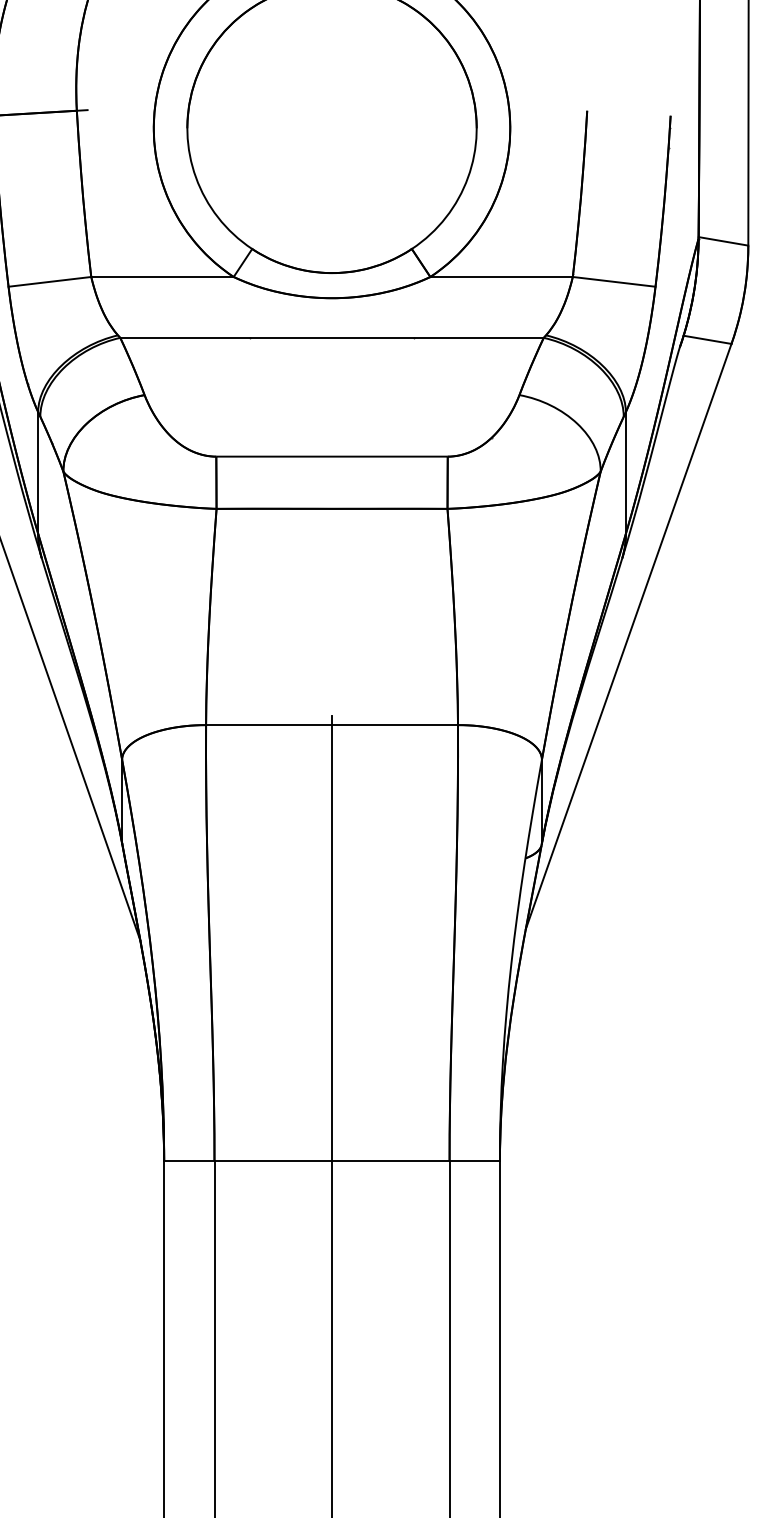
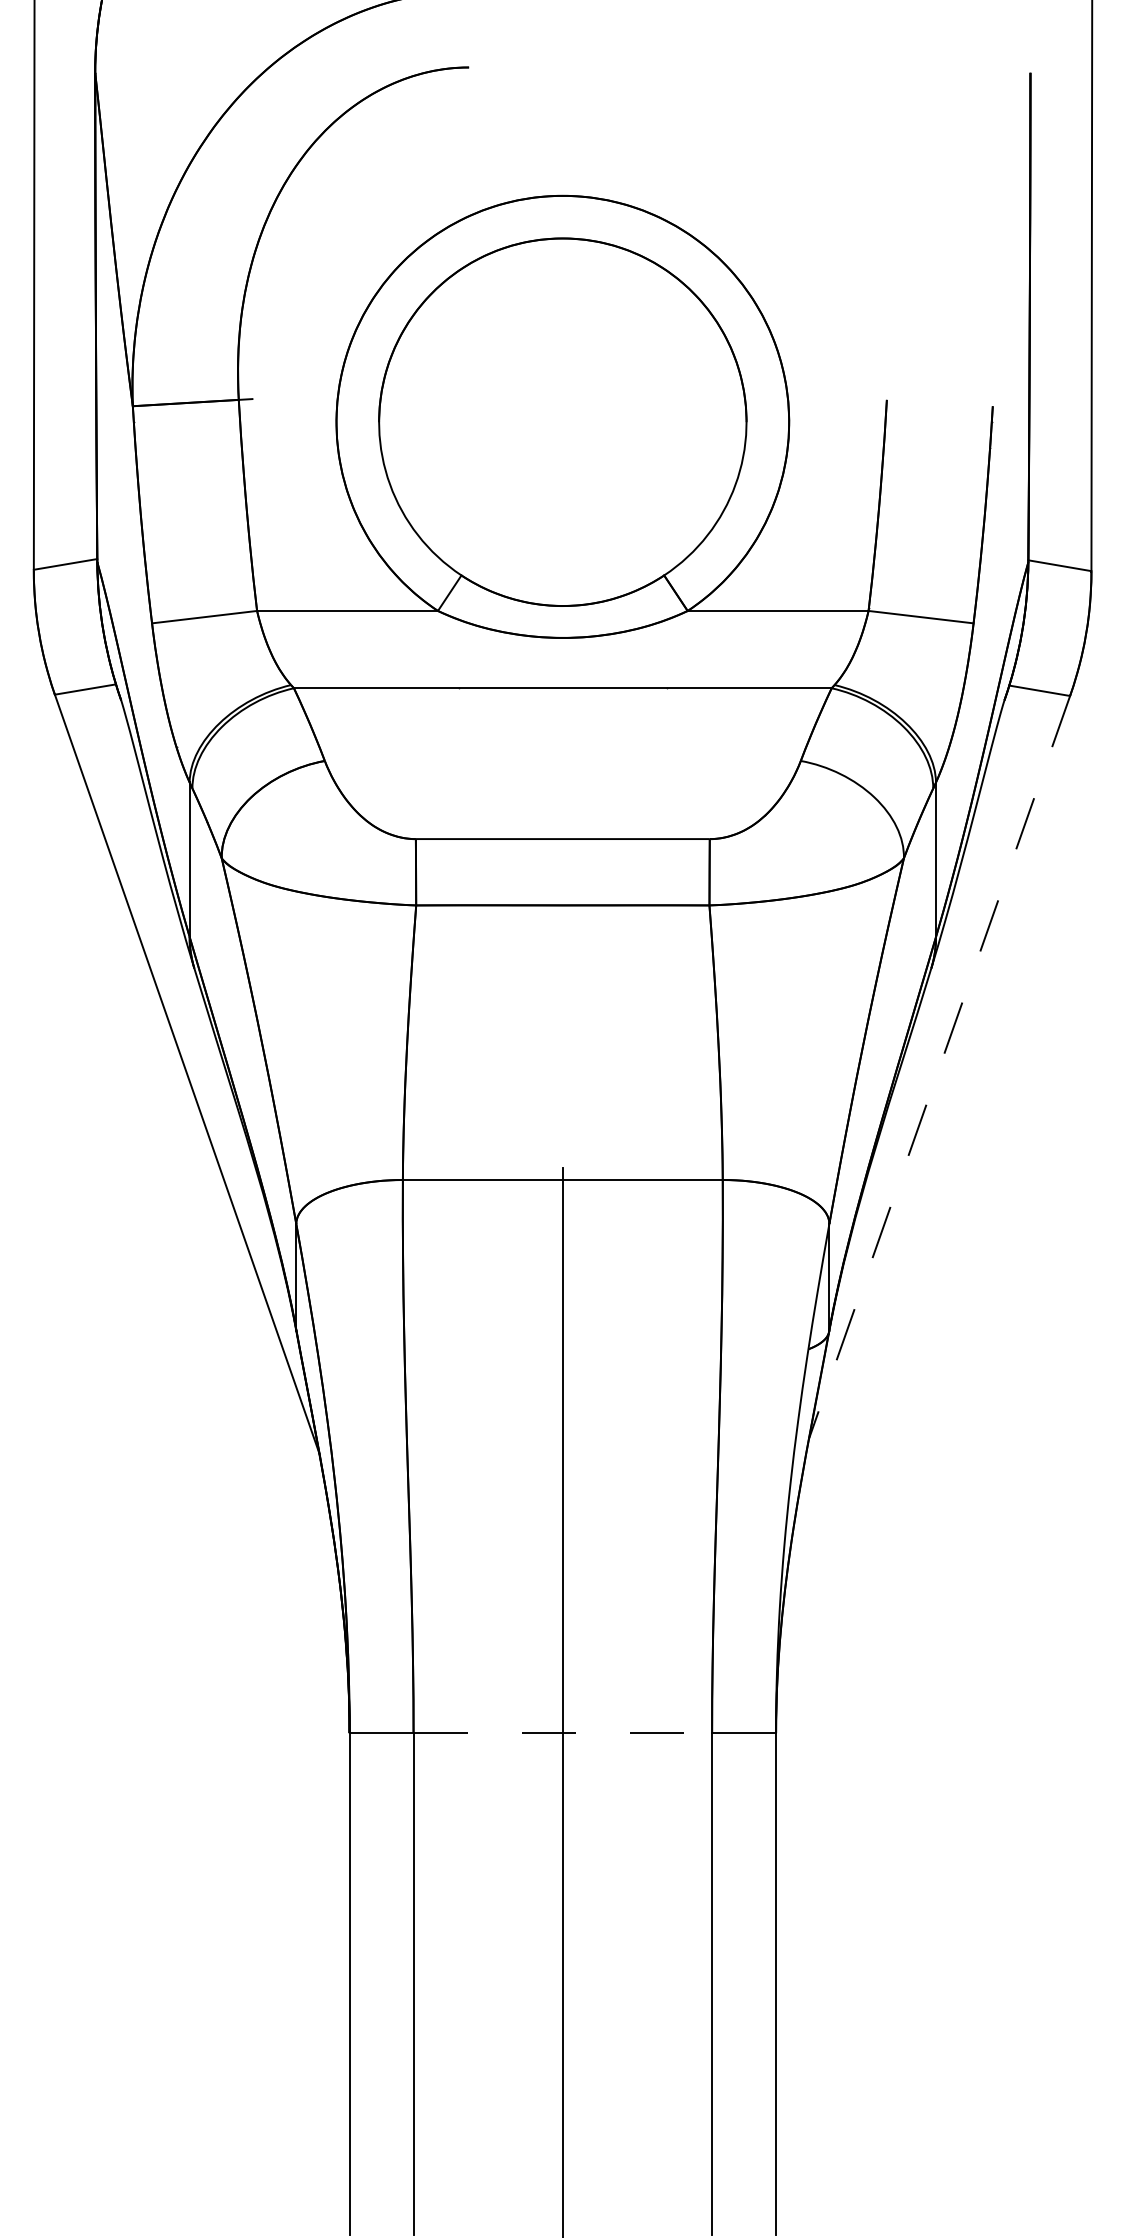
line: (628, 636) -> (939, 1067), solid -> dashed
line: (332, 1160) -> (563, 1733), solid -> dashed

